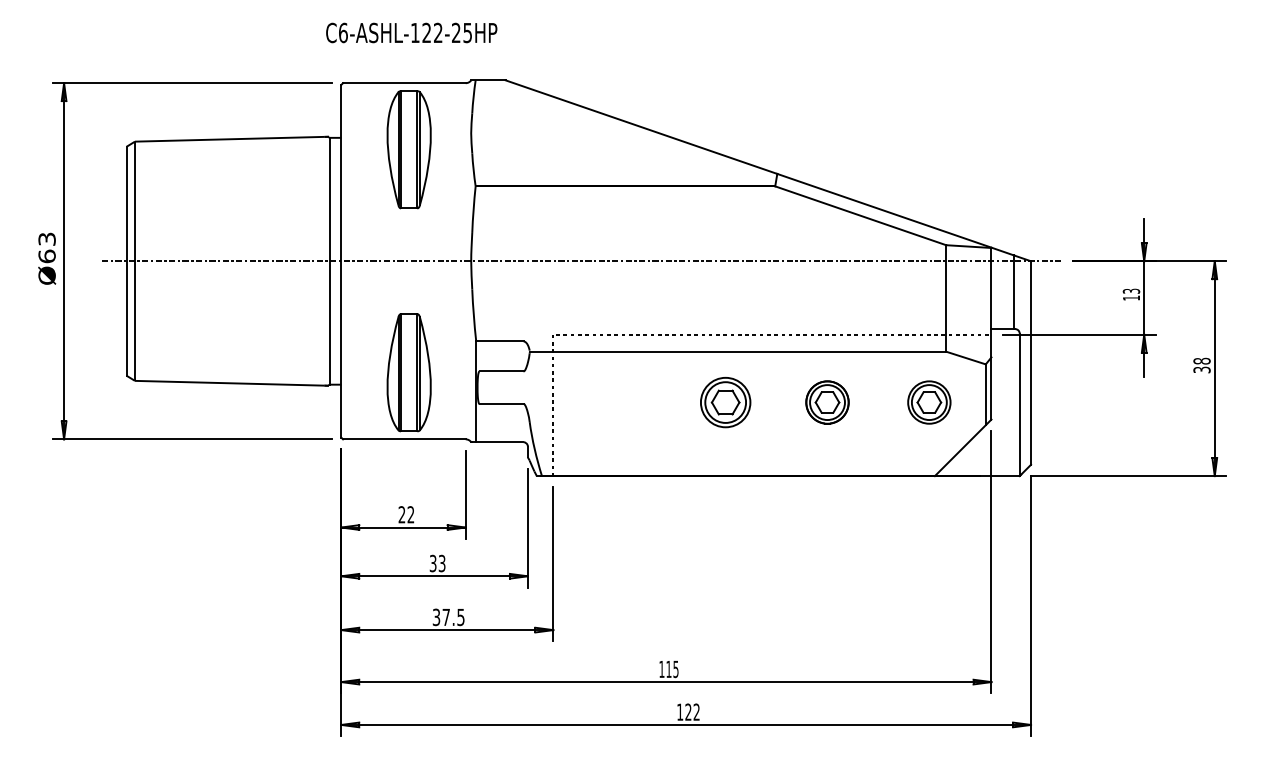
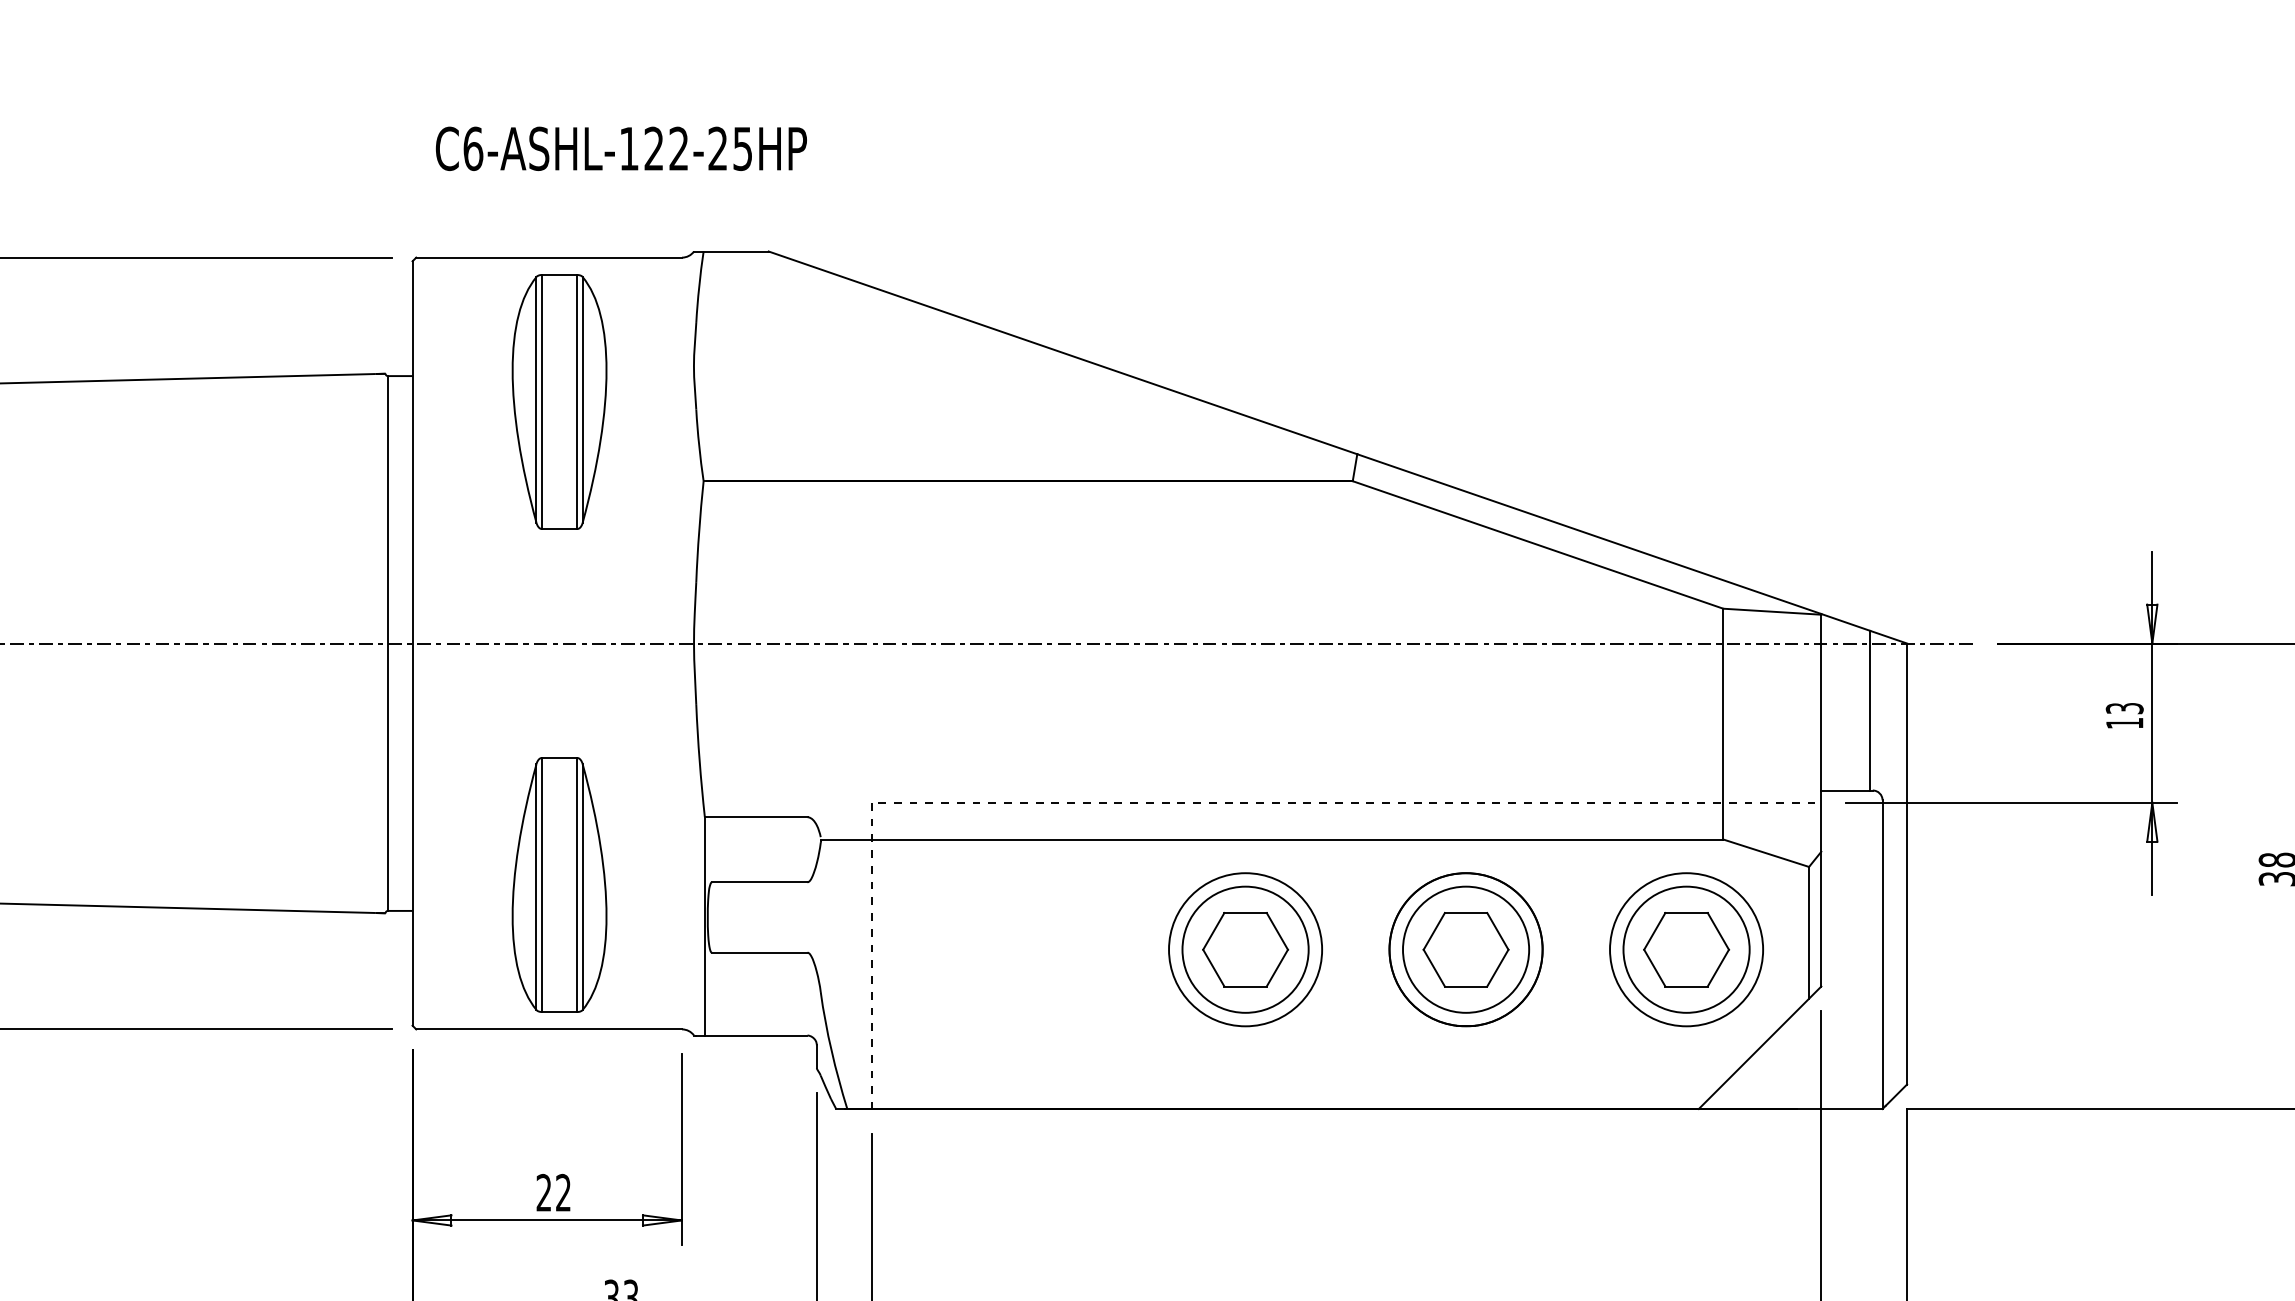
text: (411, 32) -> (620, 147), moved
part: (725, 402) -> (1245, 949), size x1.43
part: (827, 402) -> (1466, 949), size x1.67
part: (929, 402) -> (1687, 949), size x1.67

